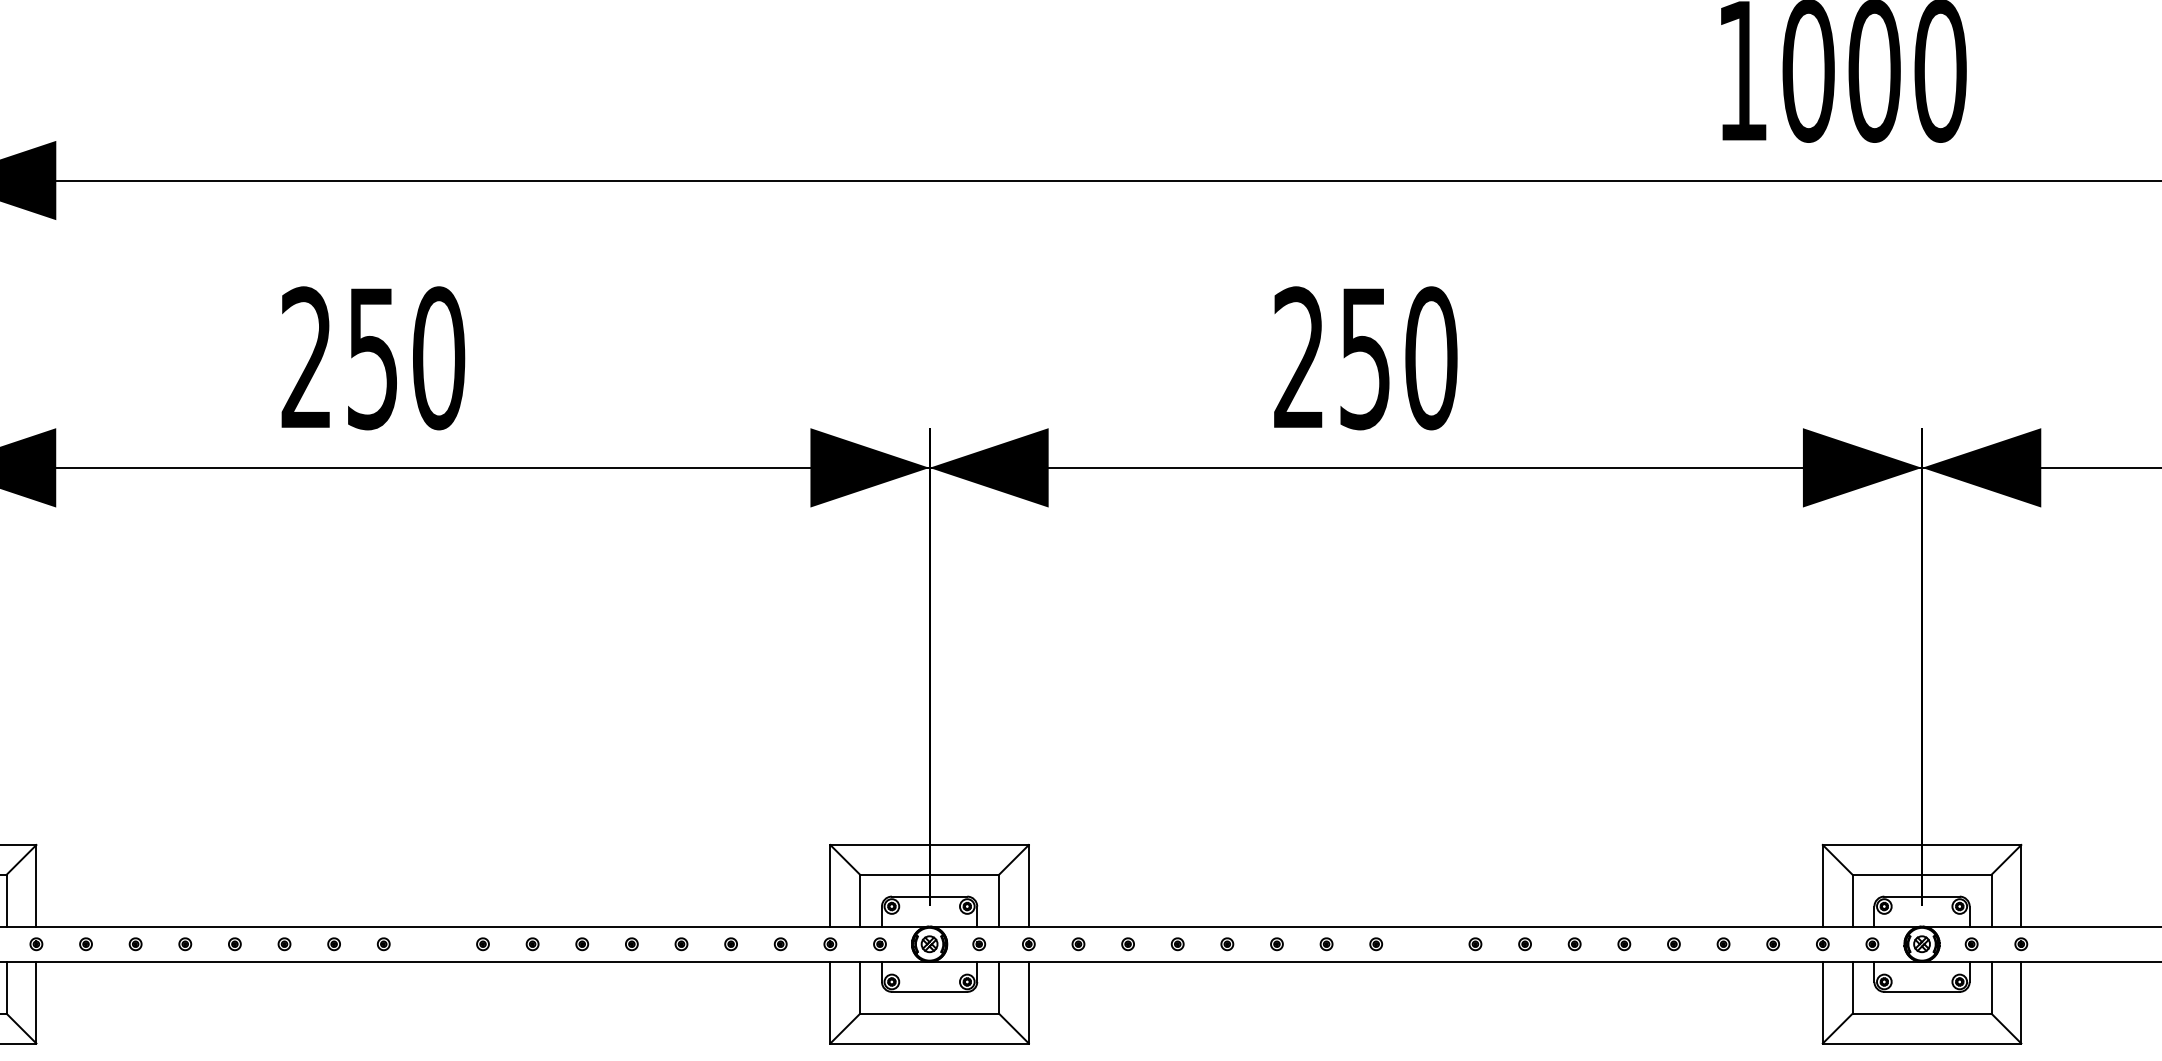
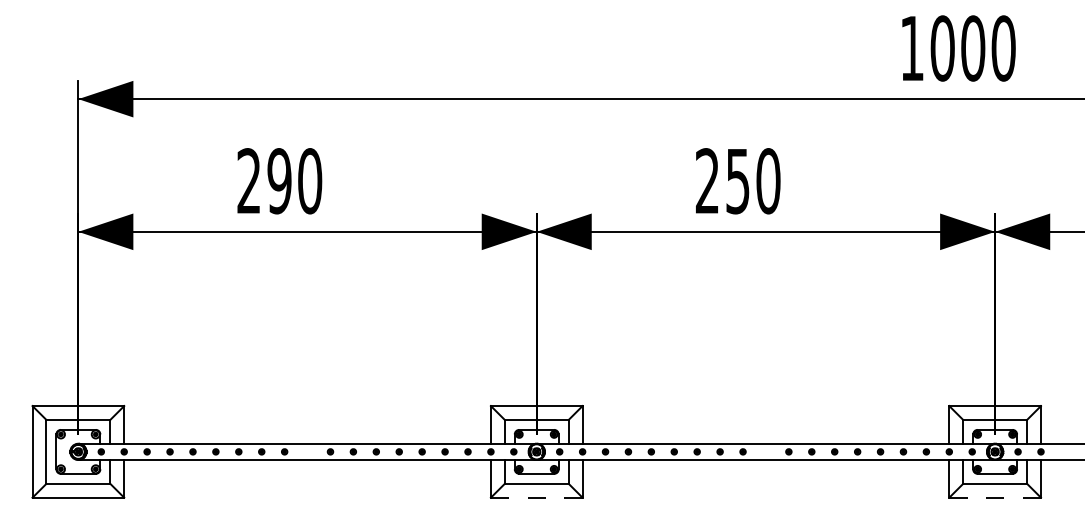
text: (372, 358) -> (279, 181), 250 -> 290
line: (929, 1043) -> (536, 497), solid -> dashed
line: (1922, 1043) -> (995, 497), solid -> dashed

